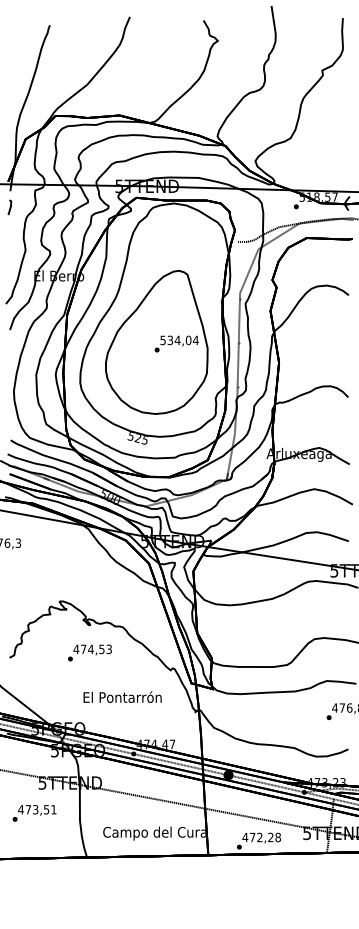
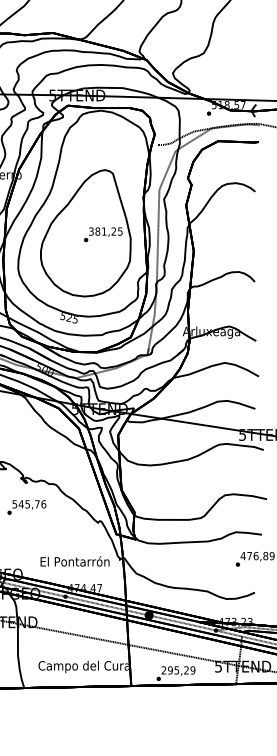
text: (179, 340) -> (105, 231), 534,04 -> 381,25
text: (92, 649) -> (29, 504), 474,53 -> 545,76
text: (122, 696) -> (74, 560), moved
text: (261, 837) -> (178, 670), 472,28 -> 295,29

